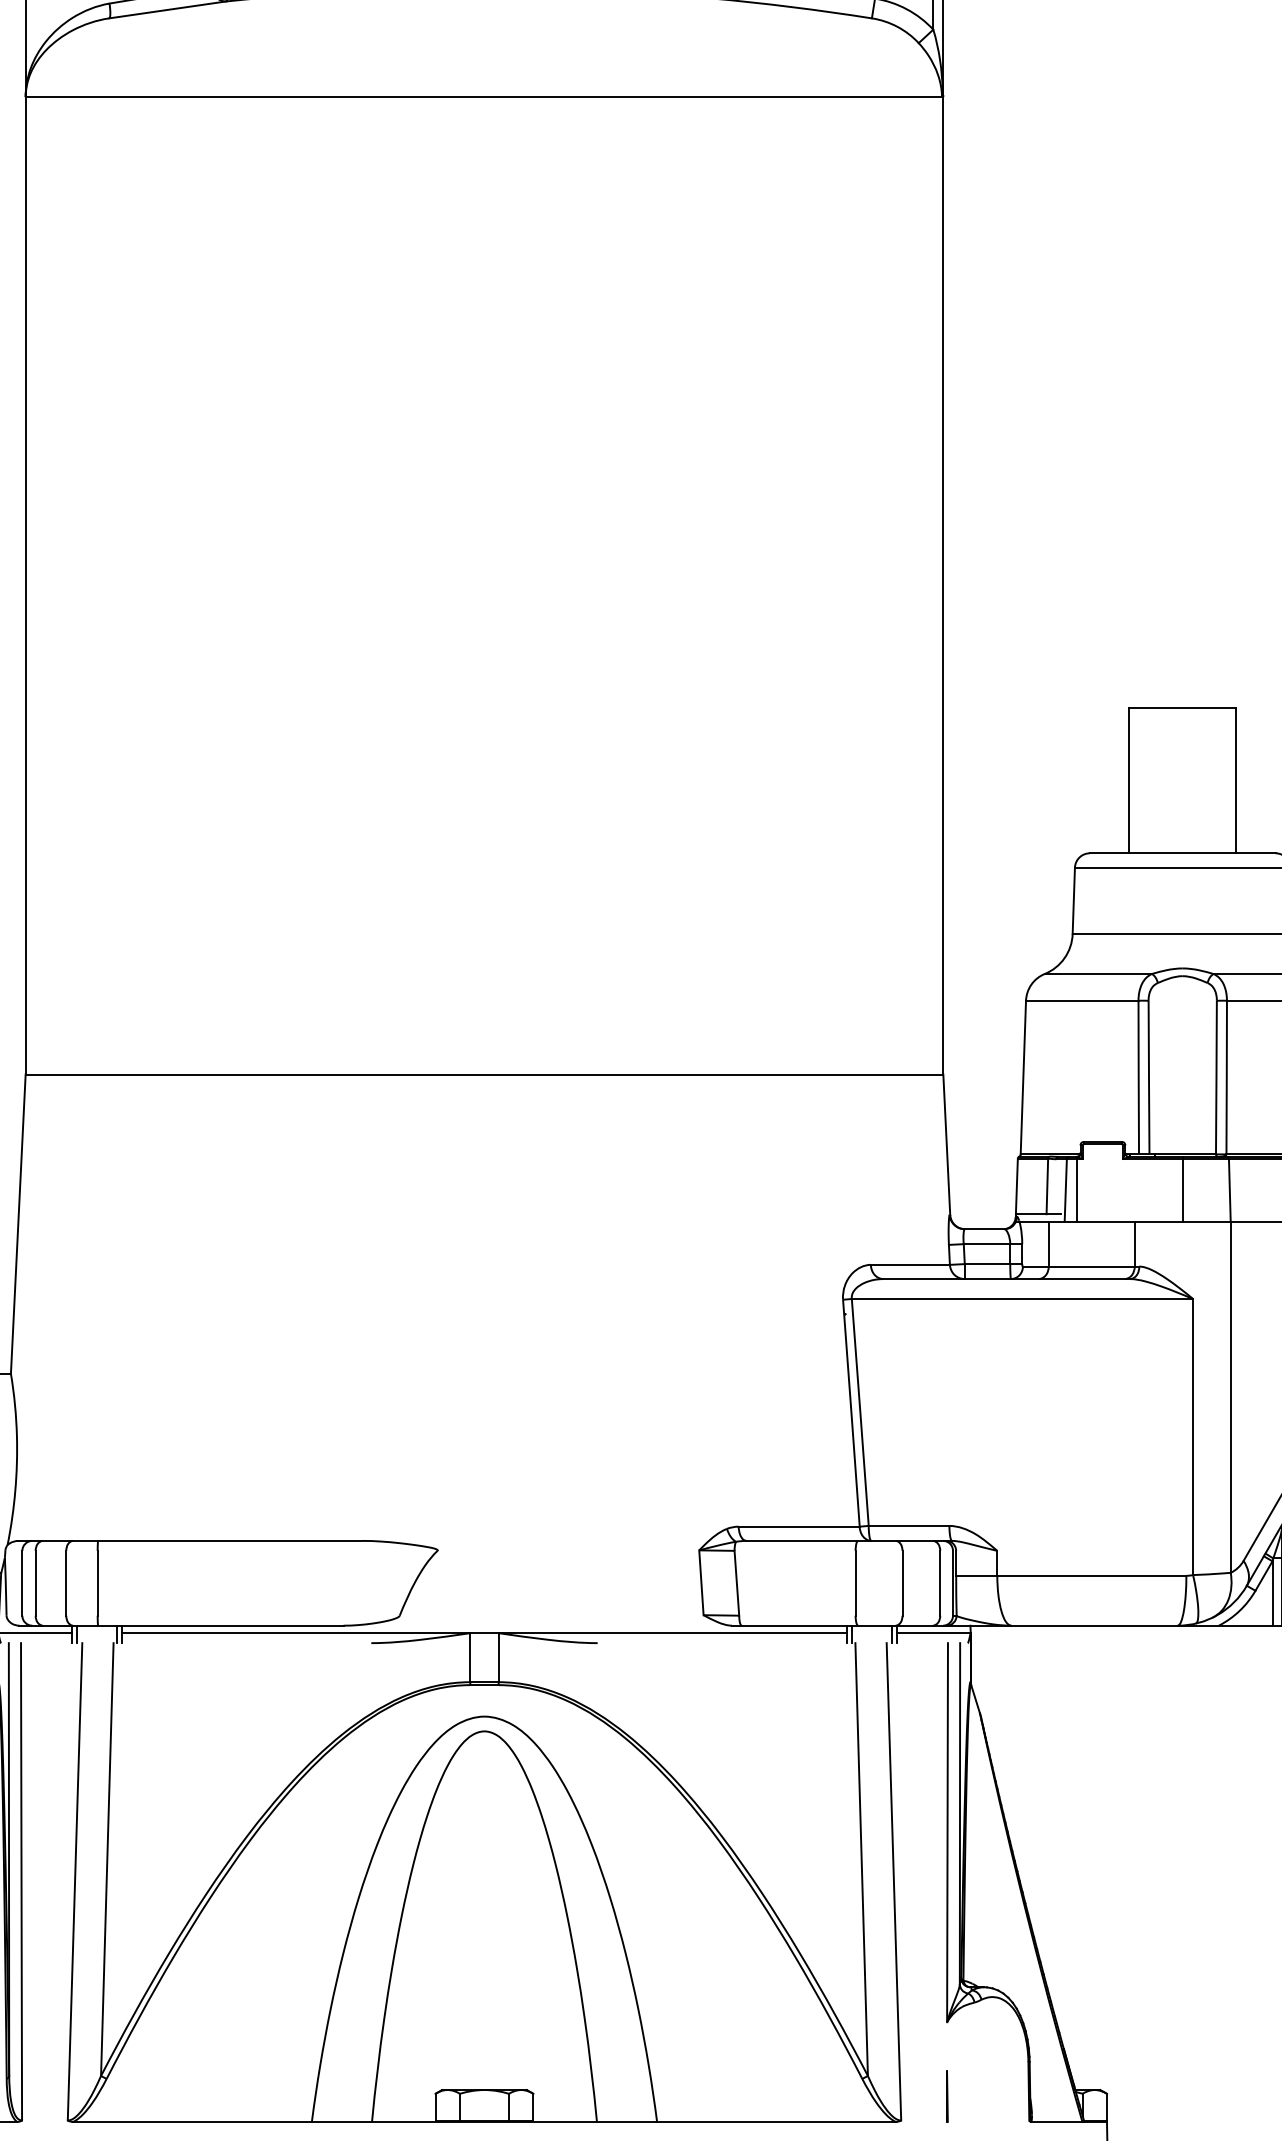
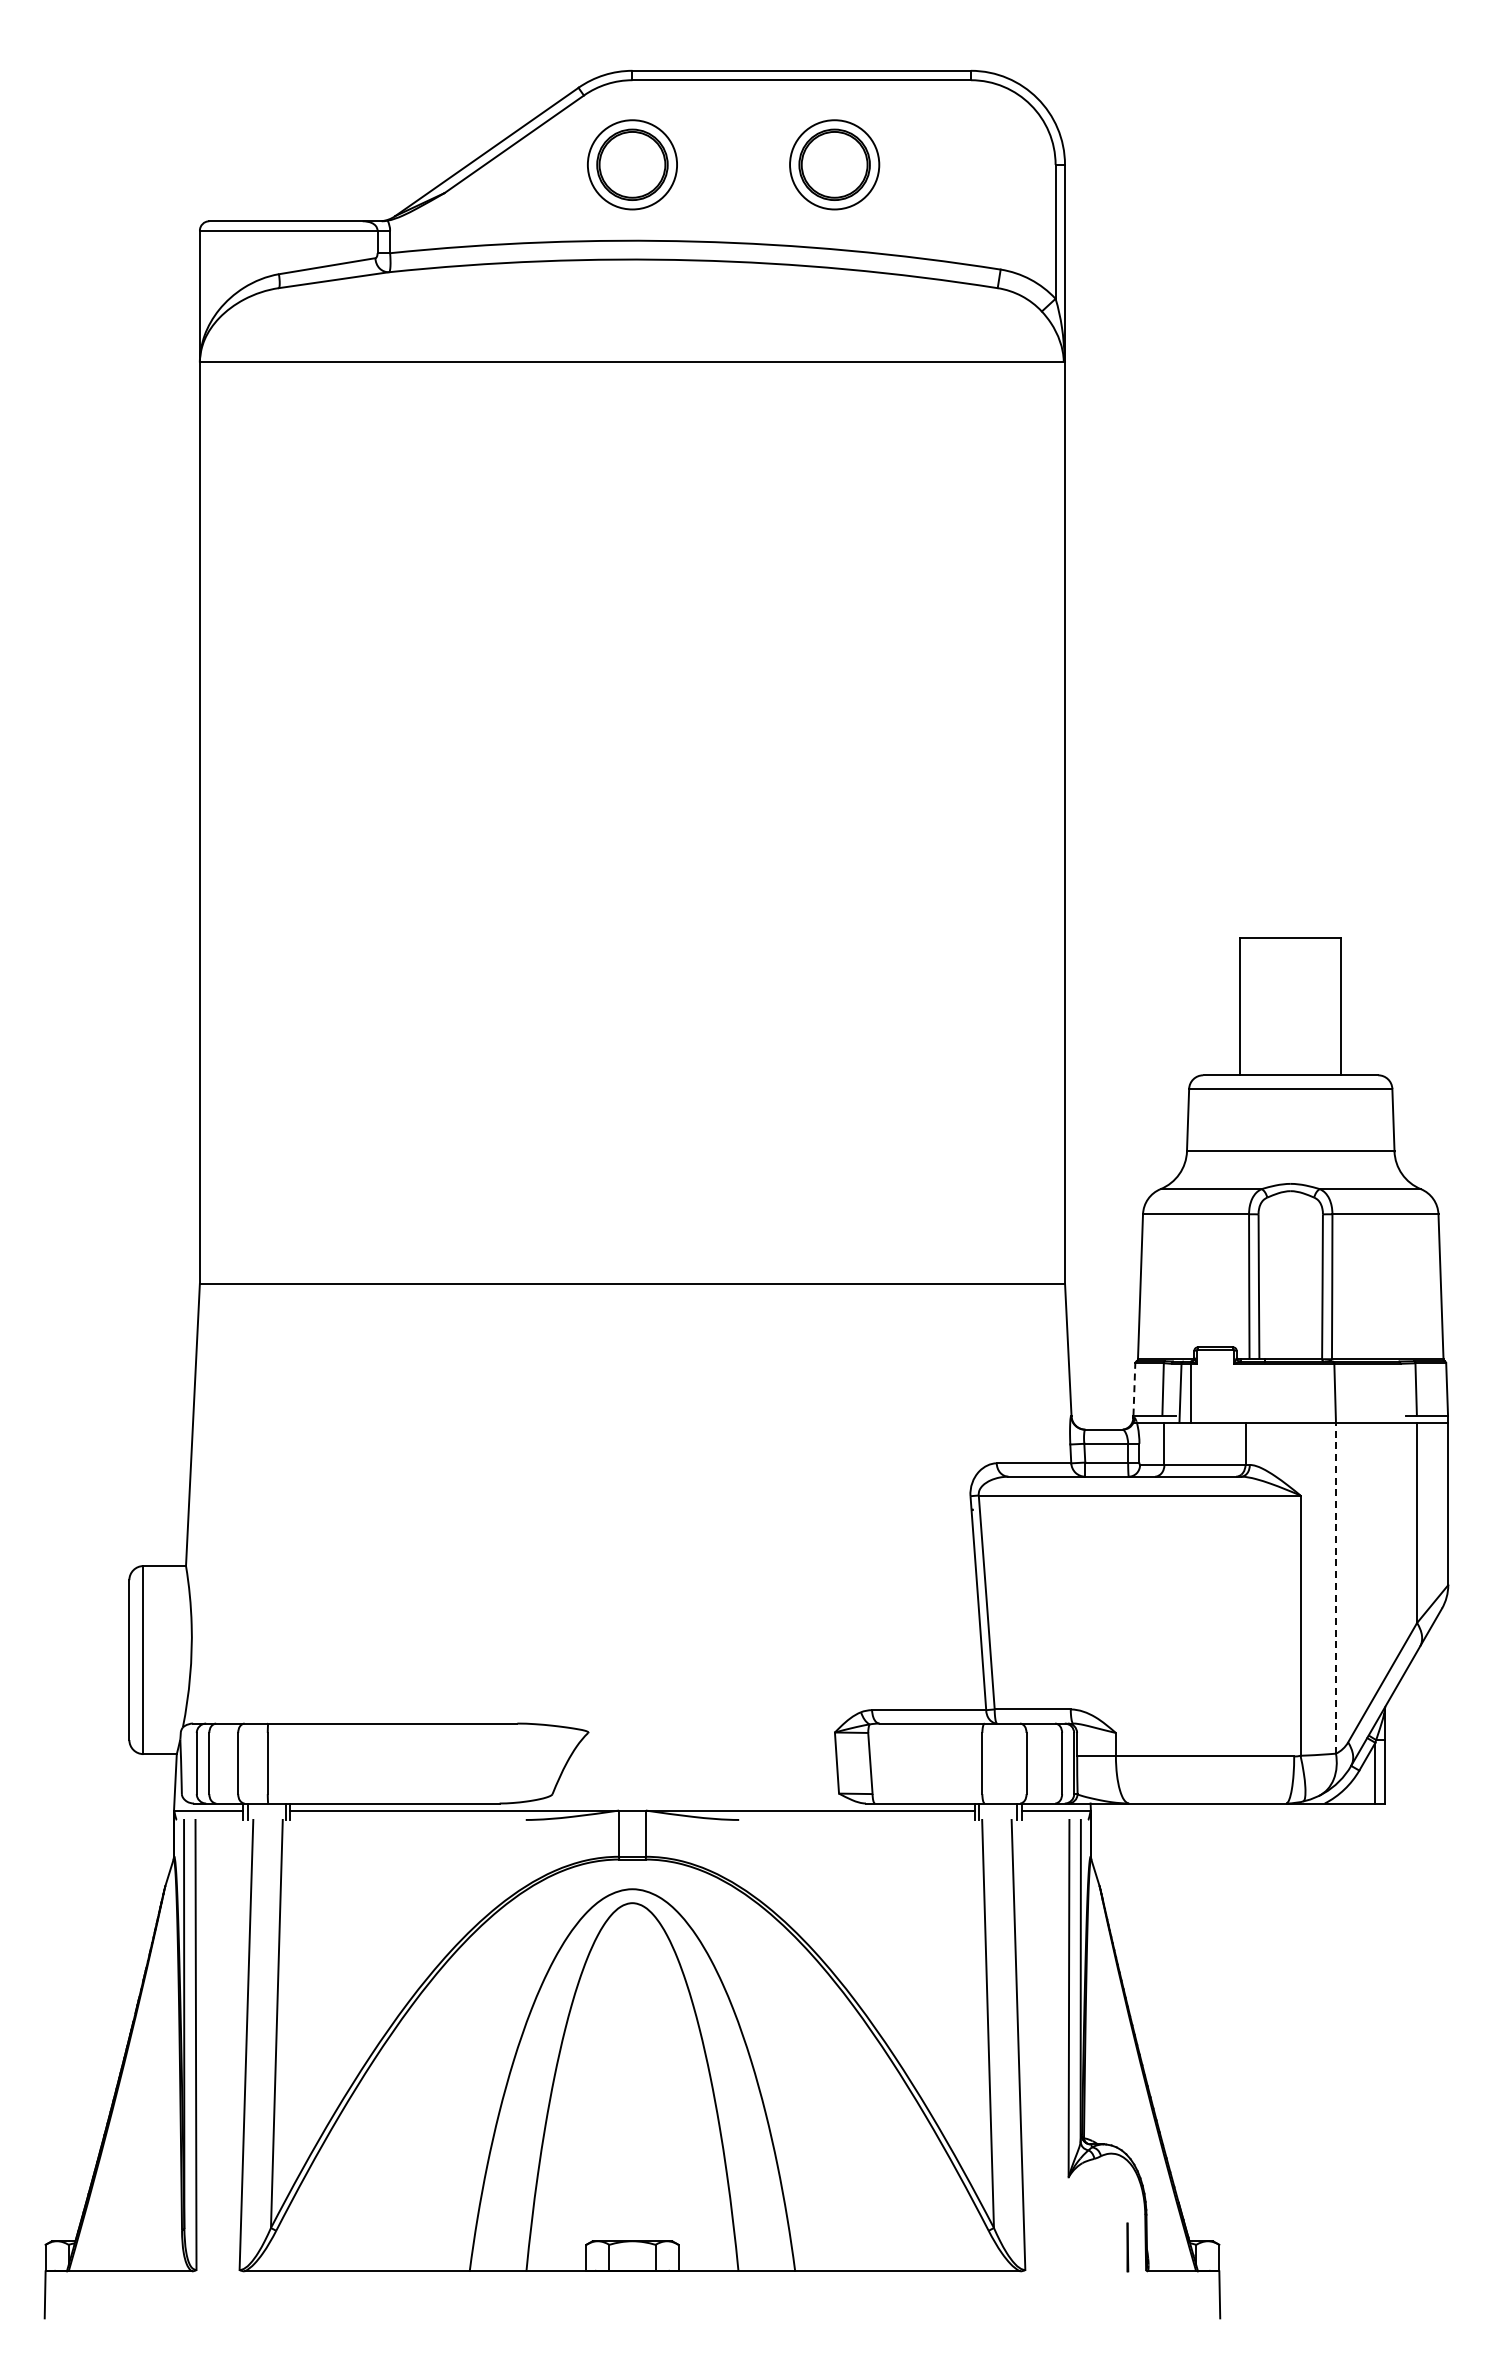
line: (1016, 1185) -> (1134, 1388), solid -> dashed
line: (1182, 1188) -> (1290, 1391), removed
line: (1230, 1397) -> (1335, 1588), solid -> dashed
line: (946, 2096) -> (1127, 2247), moved

